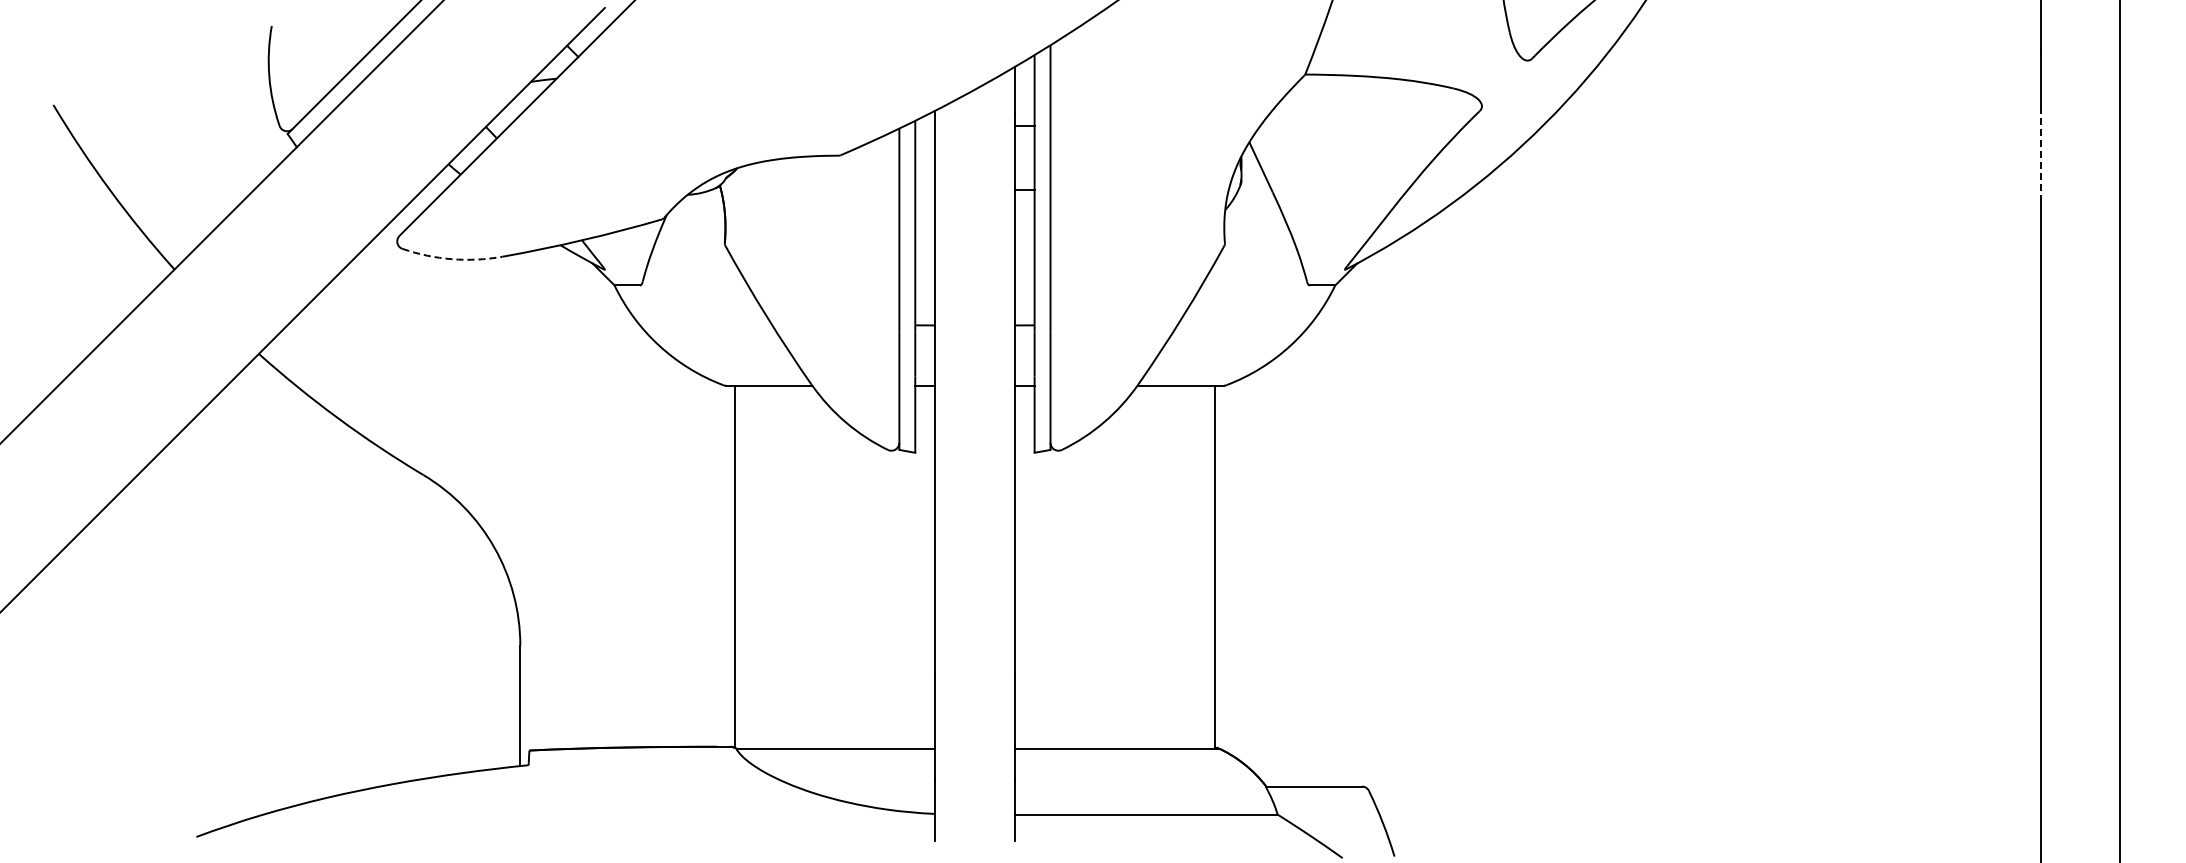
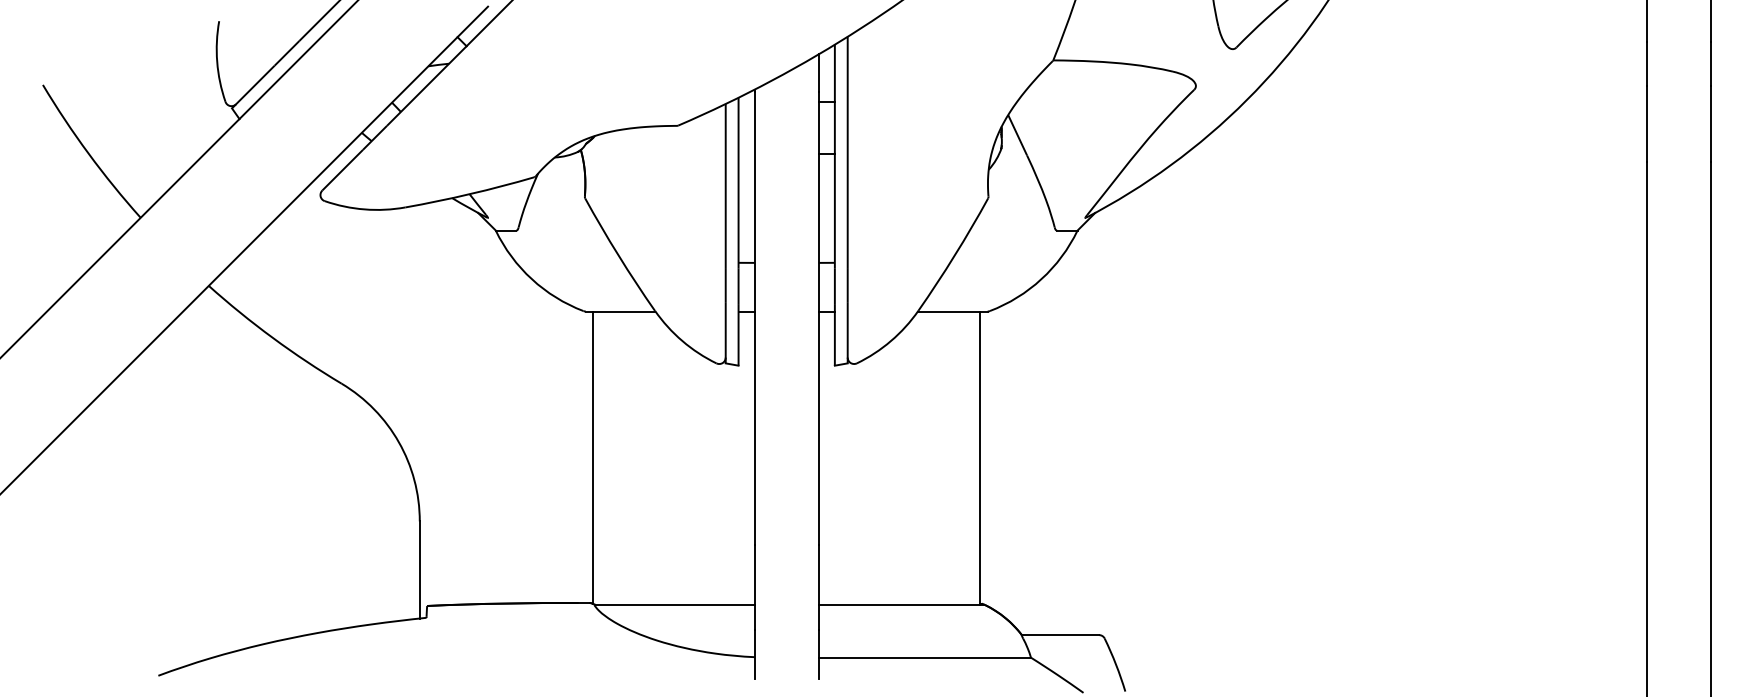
line: (2040, 153) -> (1646, 124), dashed -> solid
arc: (452, 259) -> (365, 209), dashed -> solid

